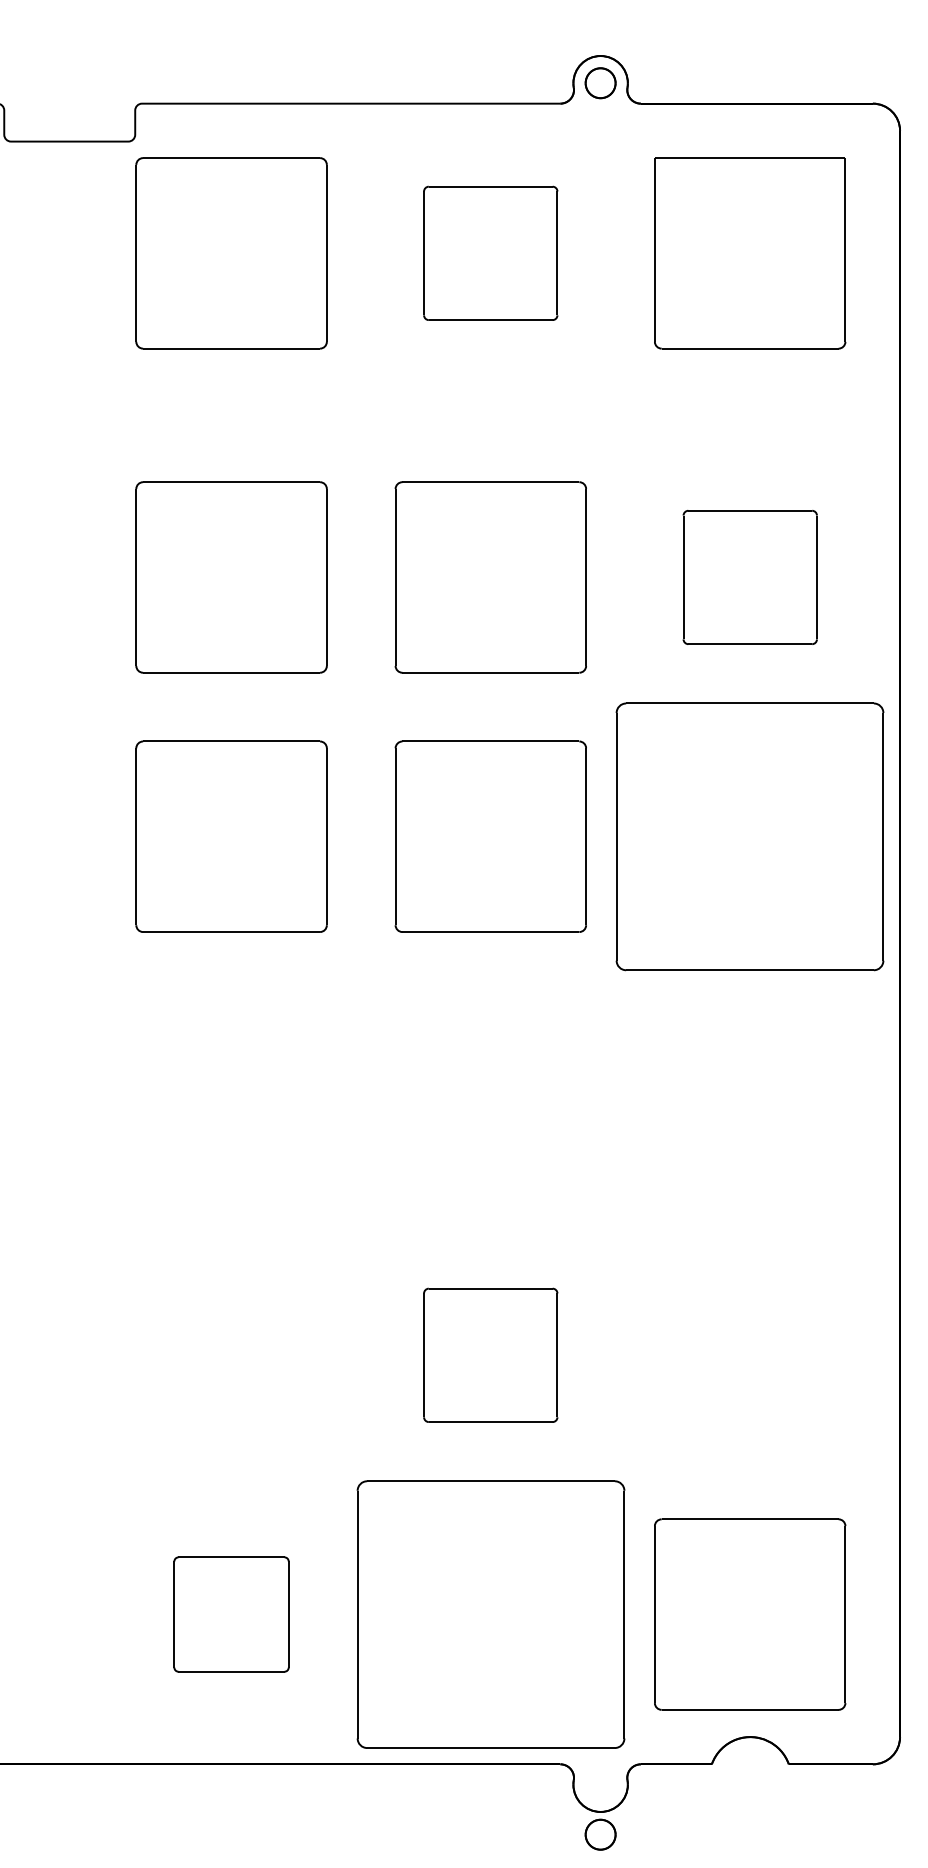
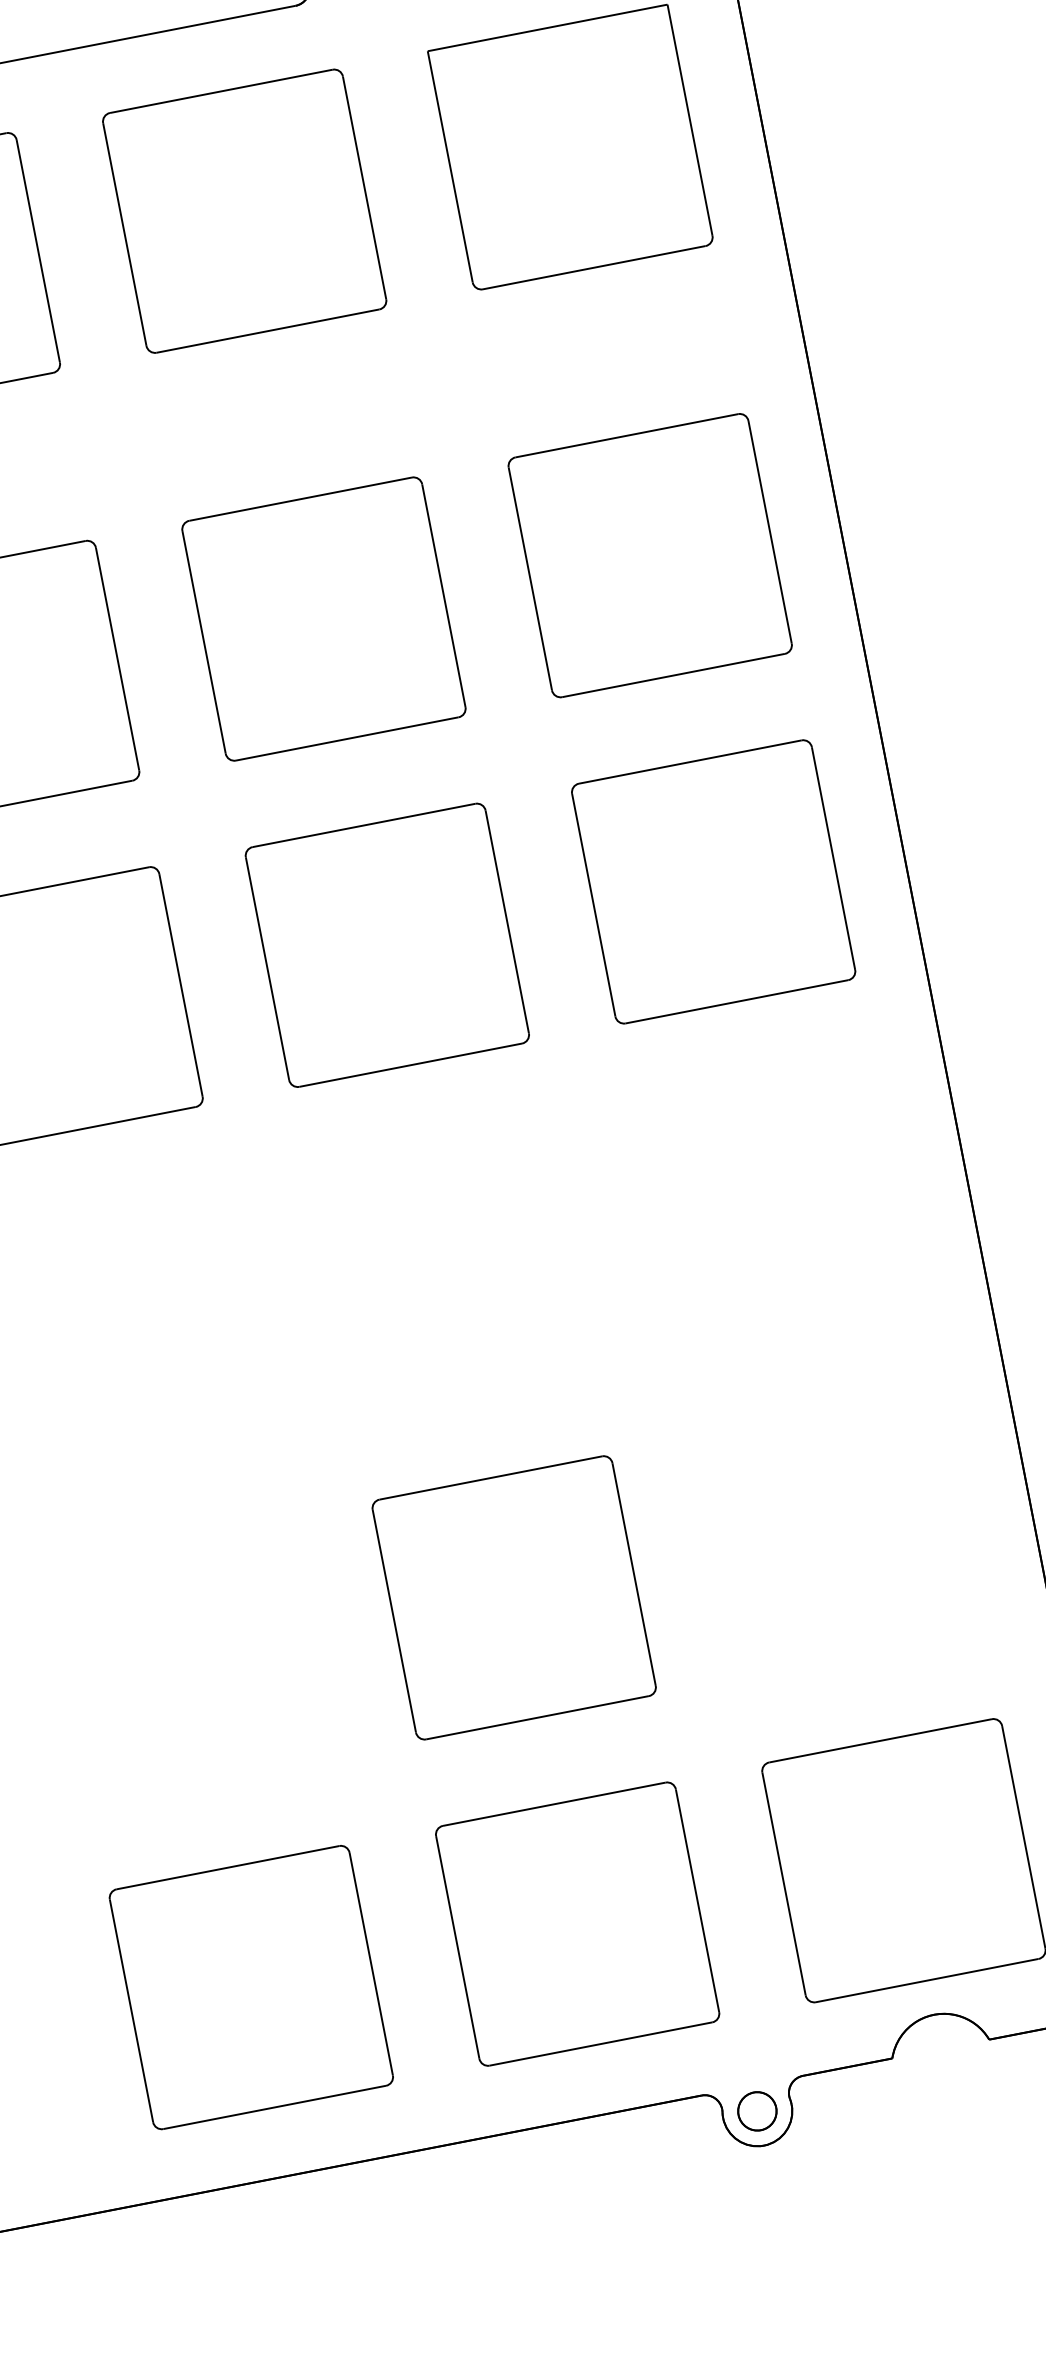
part: (490, 253) -> (244, 211), size x1.43
part: (750, 577) -> (650, 555), size x1.43
part: (750, 836) -> (714, 881), size x0.71
part: (490, 1355) -> (513, 1598), size x1.43
part: (231, 1614) -> (251, 1987), size x1.67
part: (490, 1614) -> (577, 1924), size x0.71
part: (600, 1834) -> (757, 2111), moved

